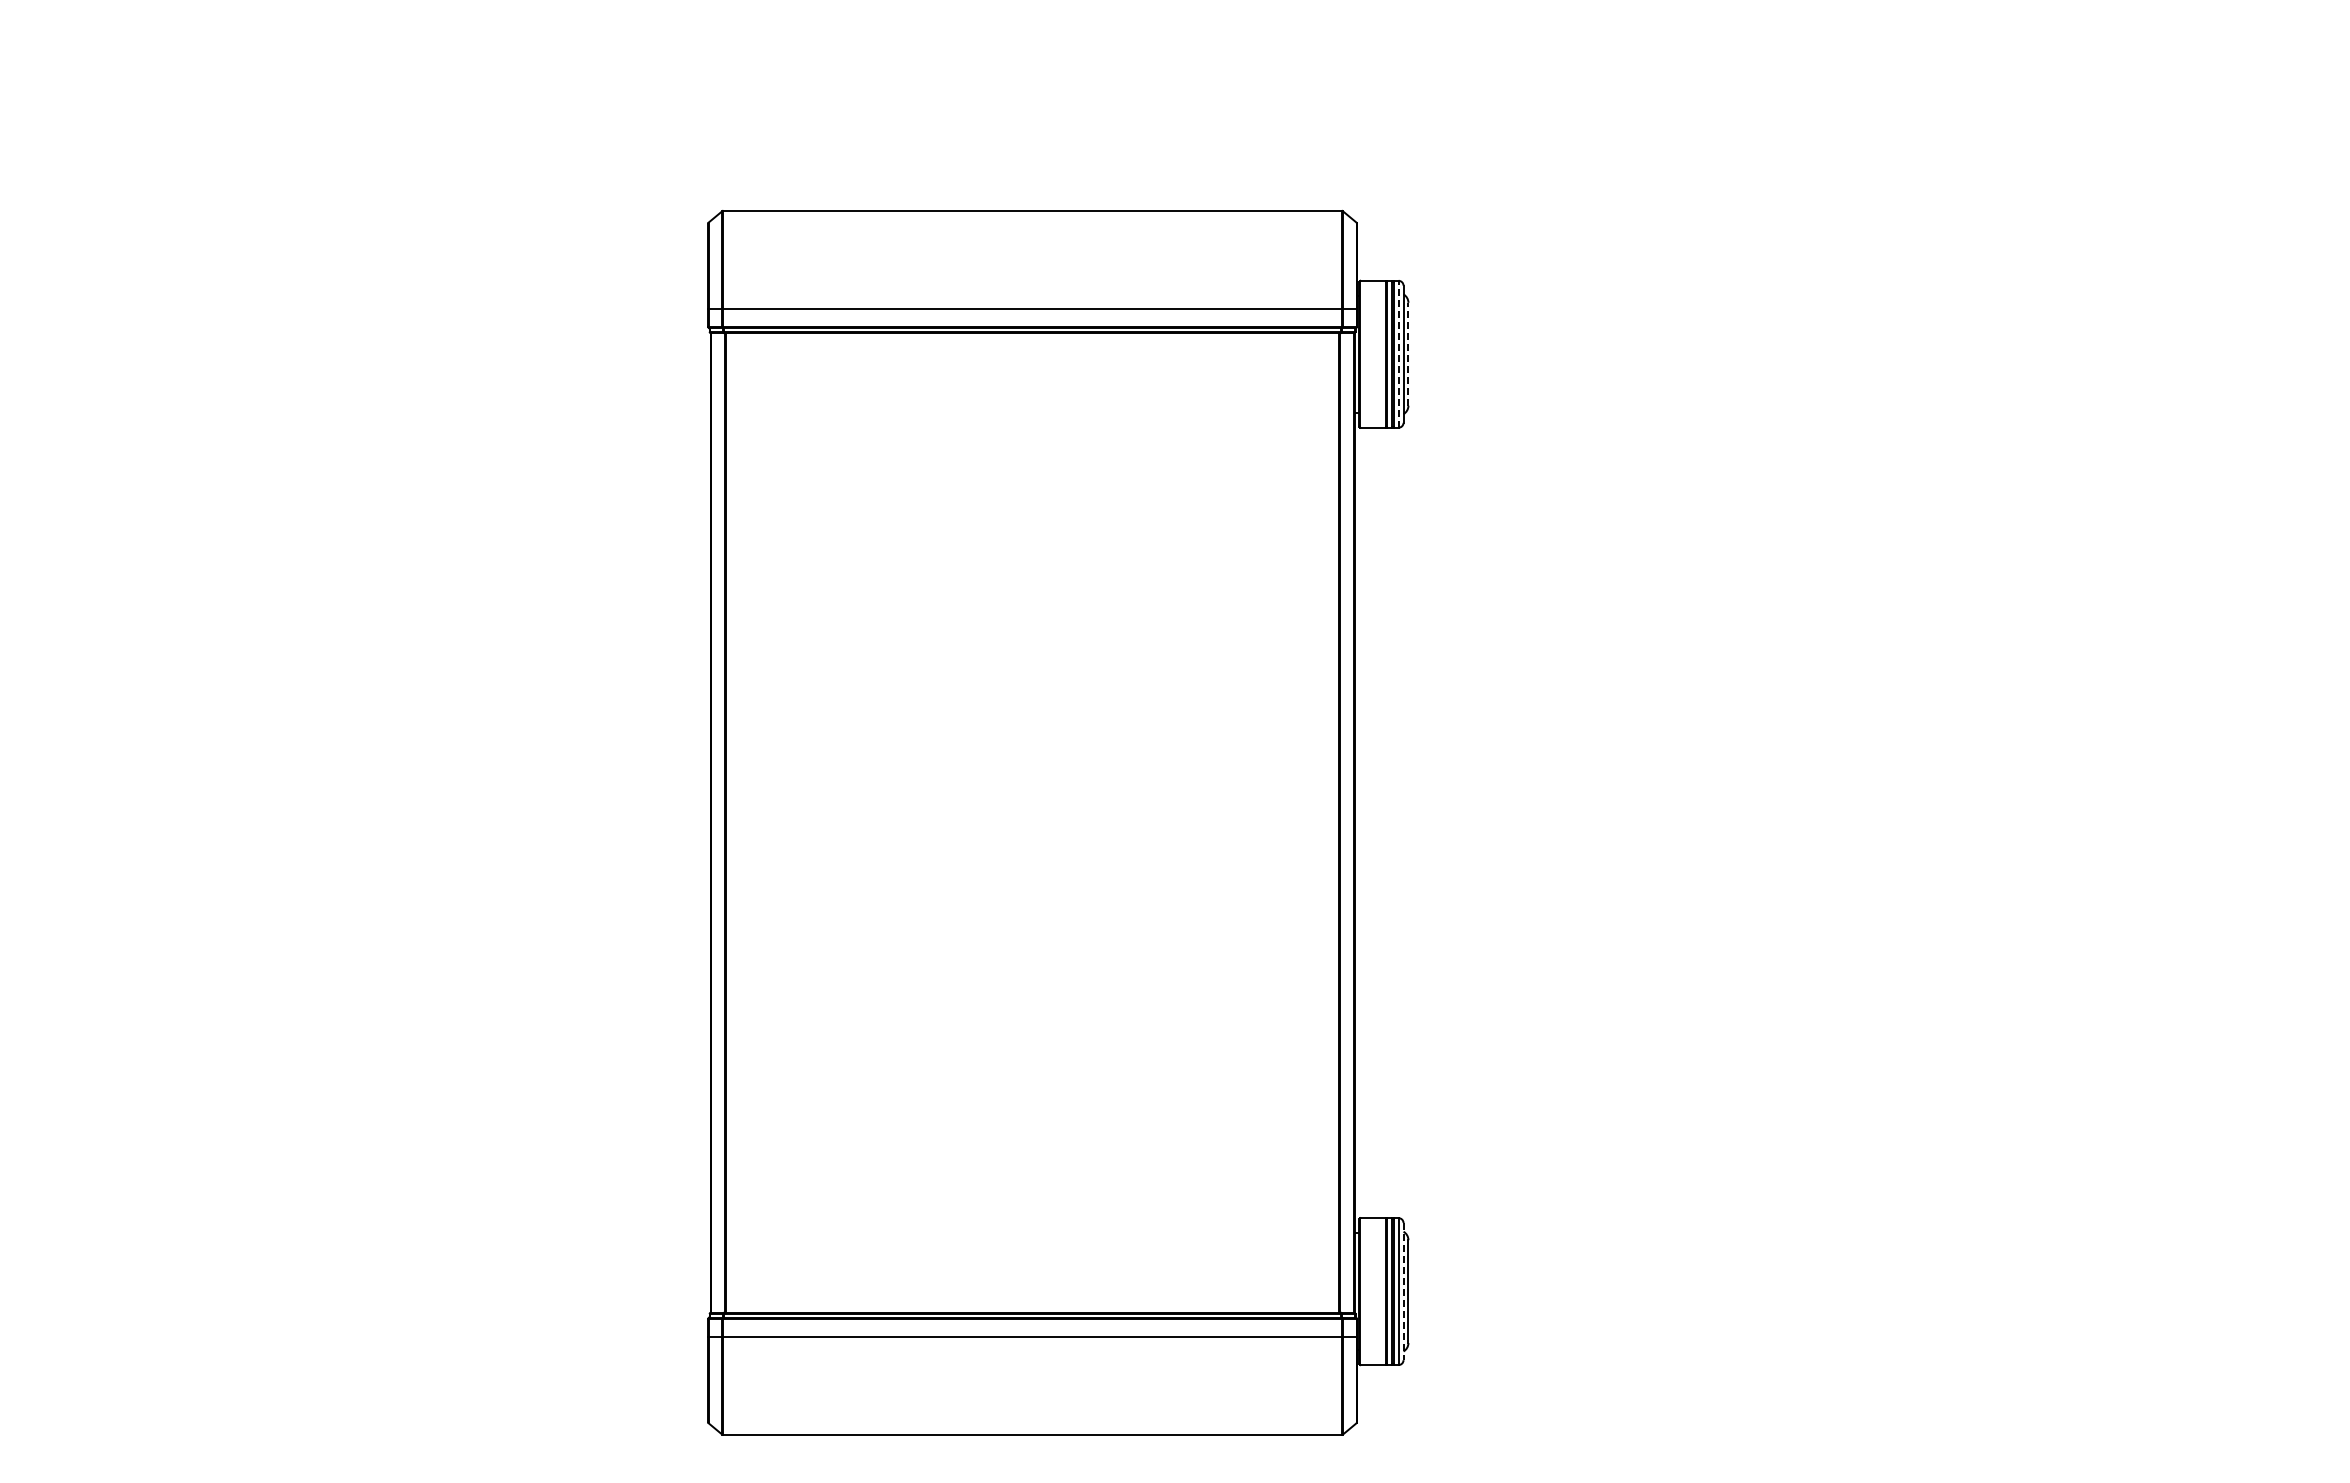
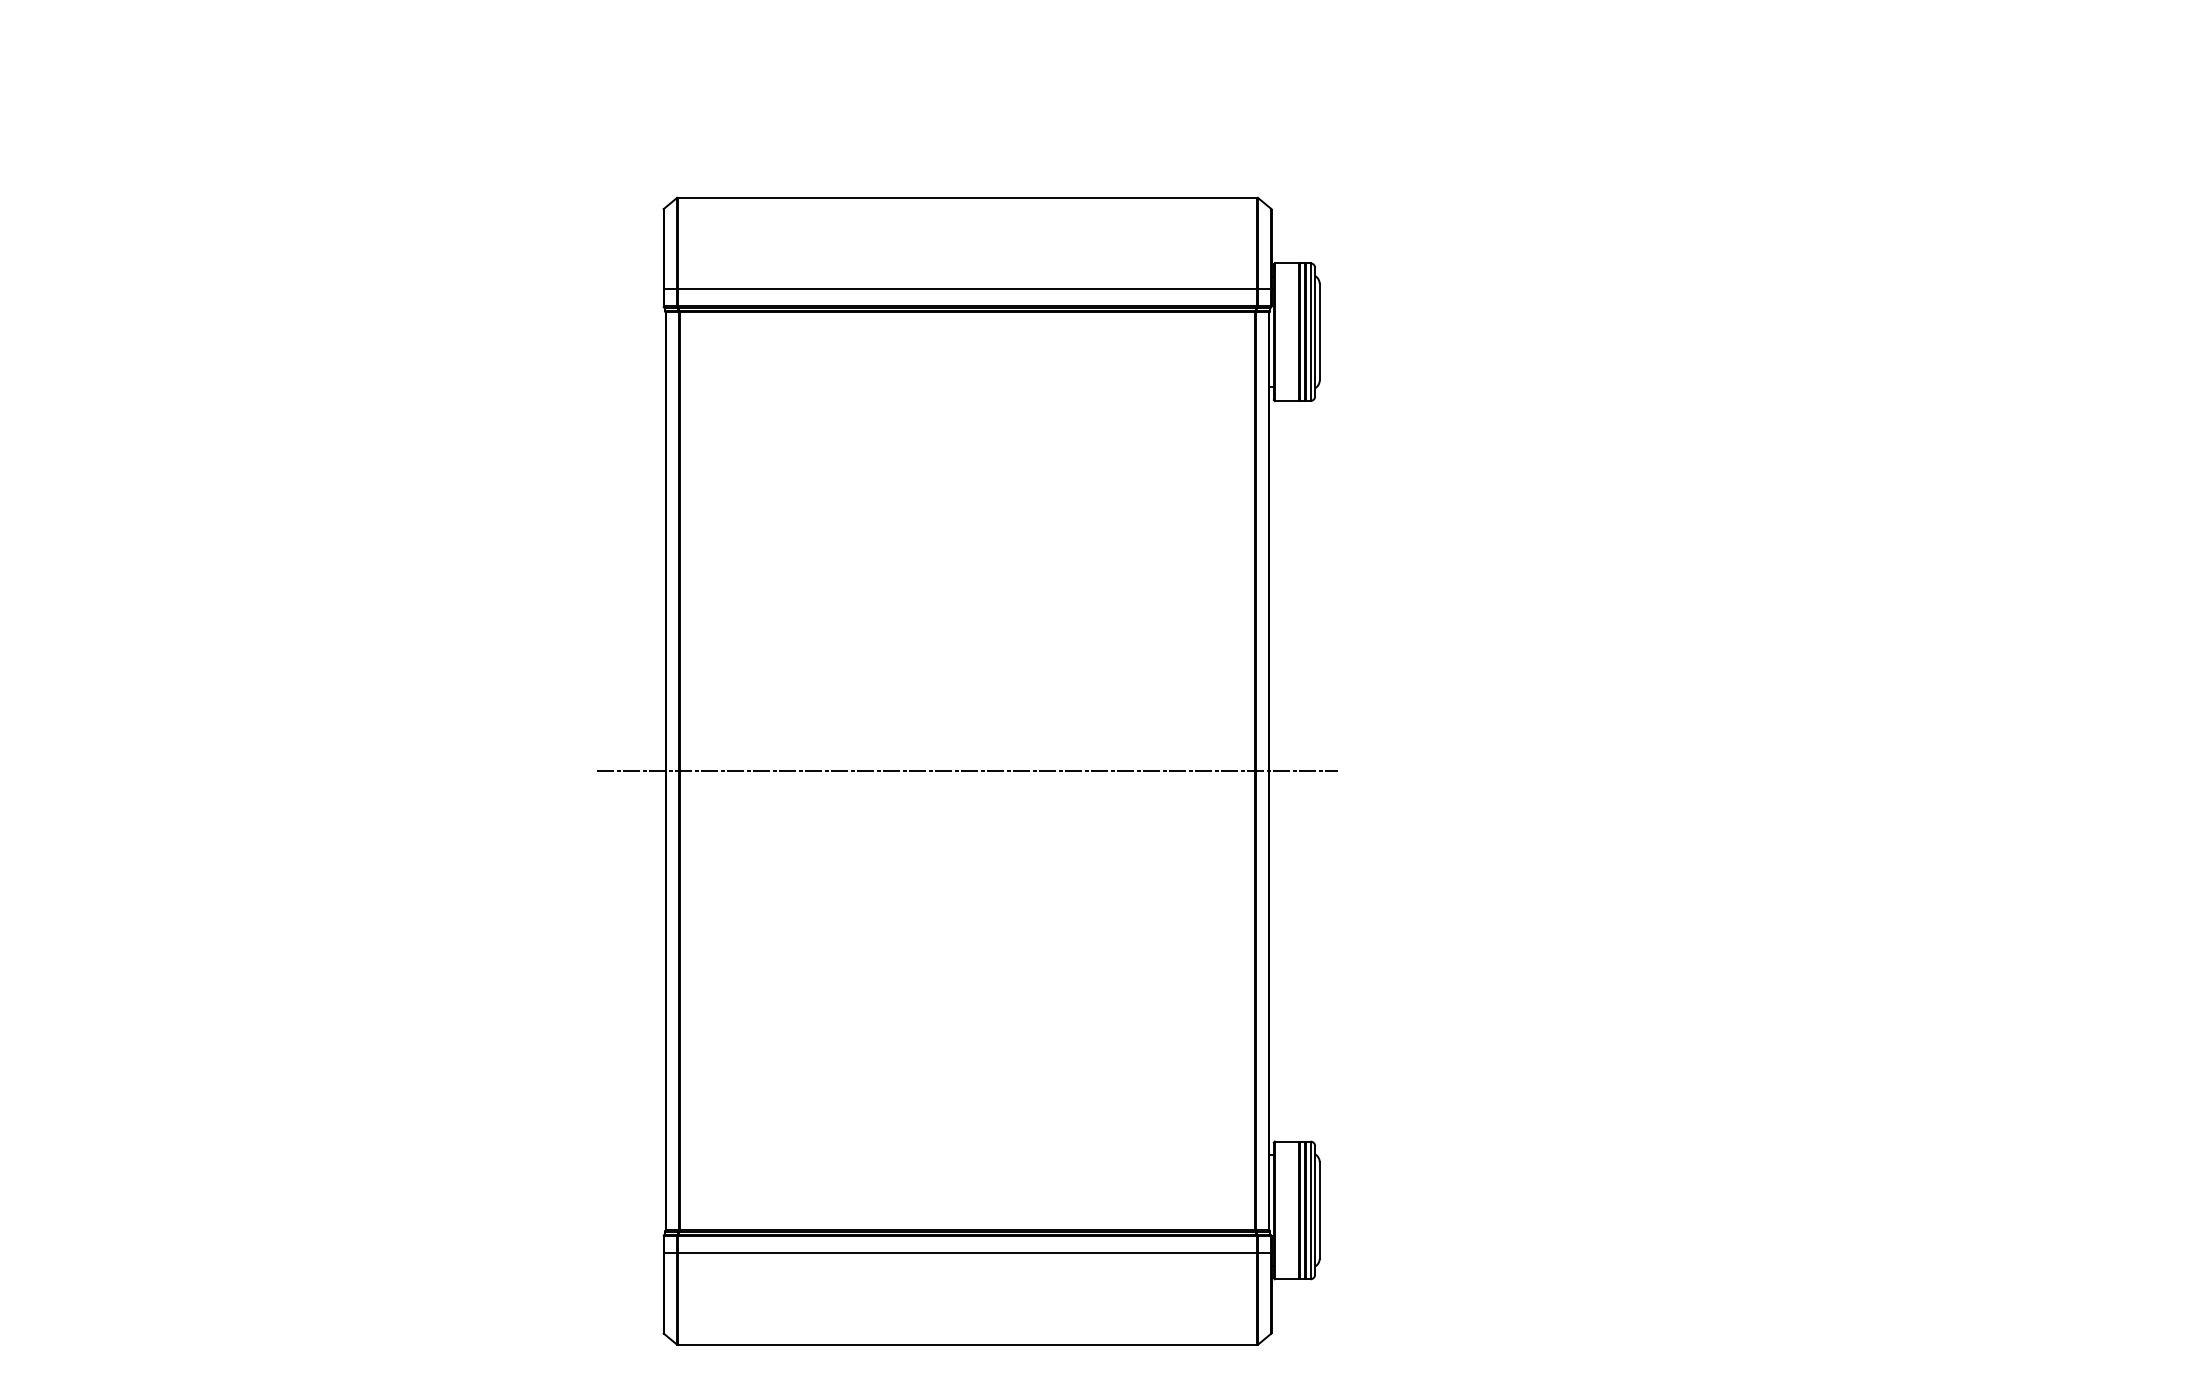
line: (1398, 353) -> (1310, 331), dashed -> solid
line: (1408, 353) -> (1319, 331), dashed -> solid
line: (1032, 822) -> (967, 770), added
line: (1403, 1291) -> (1315, 1210), dashed -> solid

